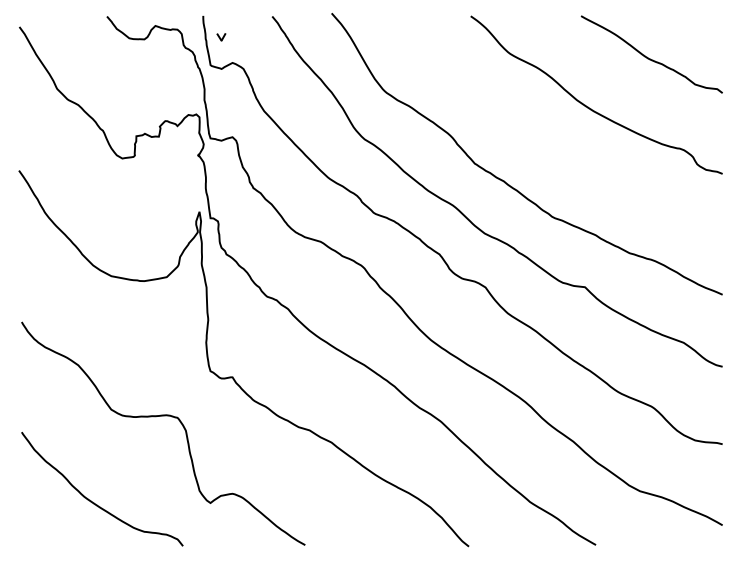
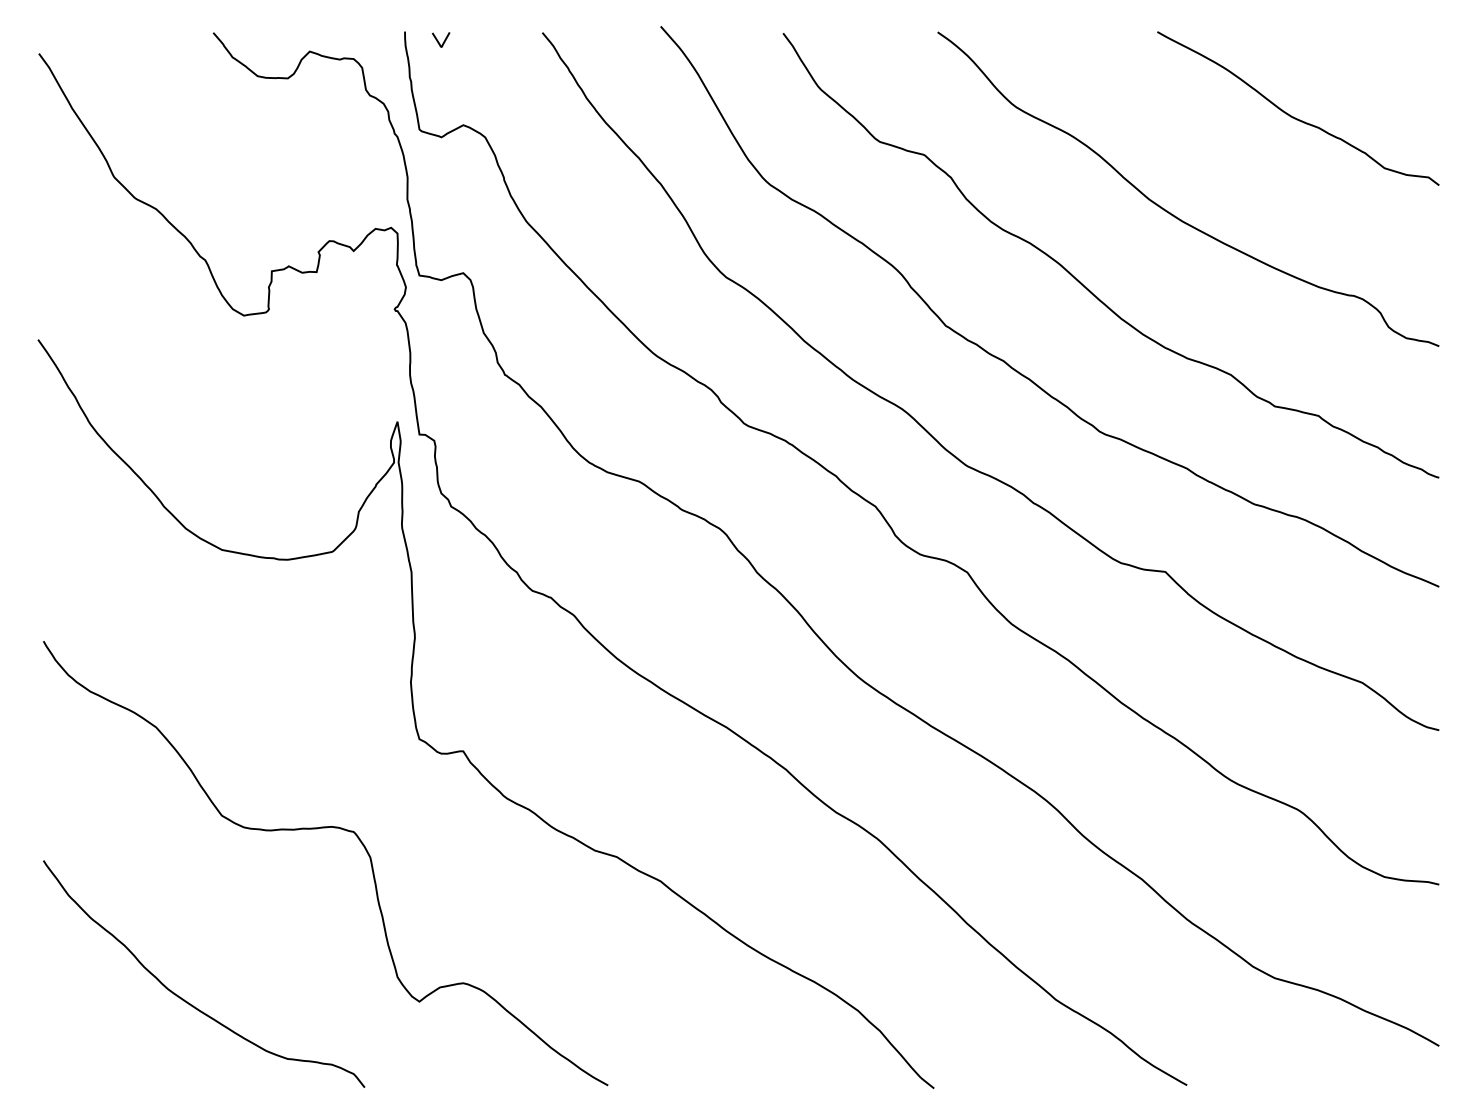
curve: (220, 37) -> (439, 40), moved
curve: (543, 141) -> (1082, 281), added

